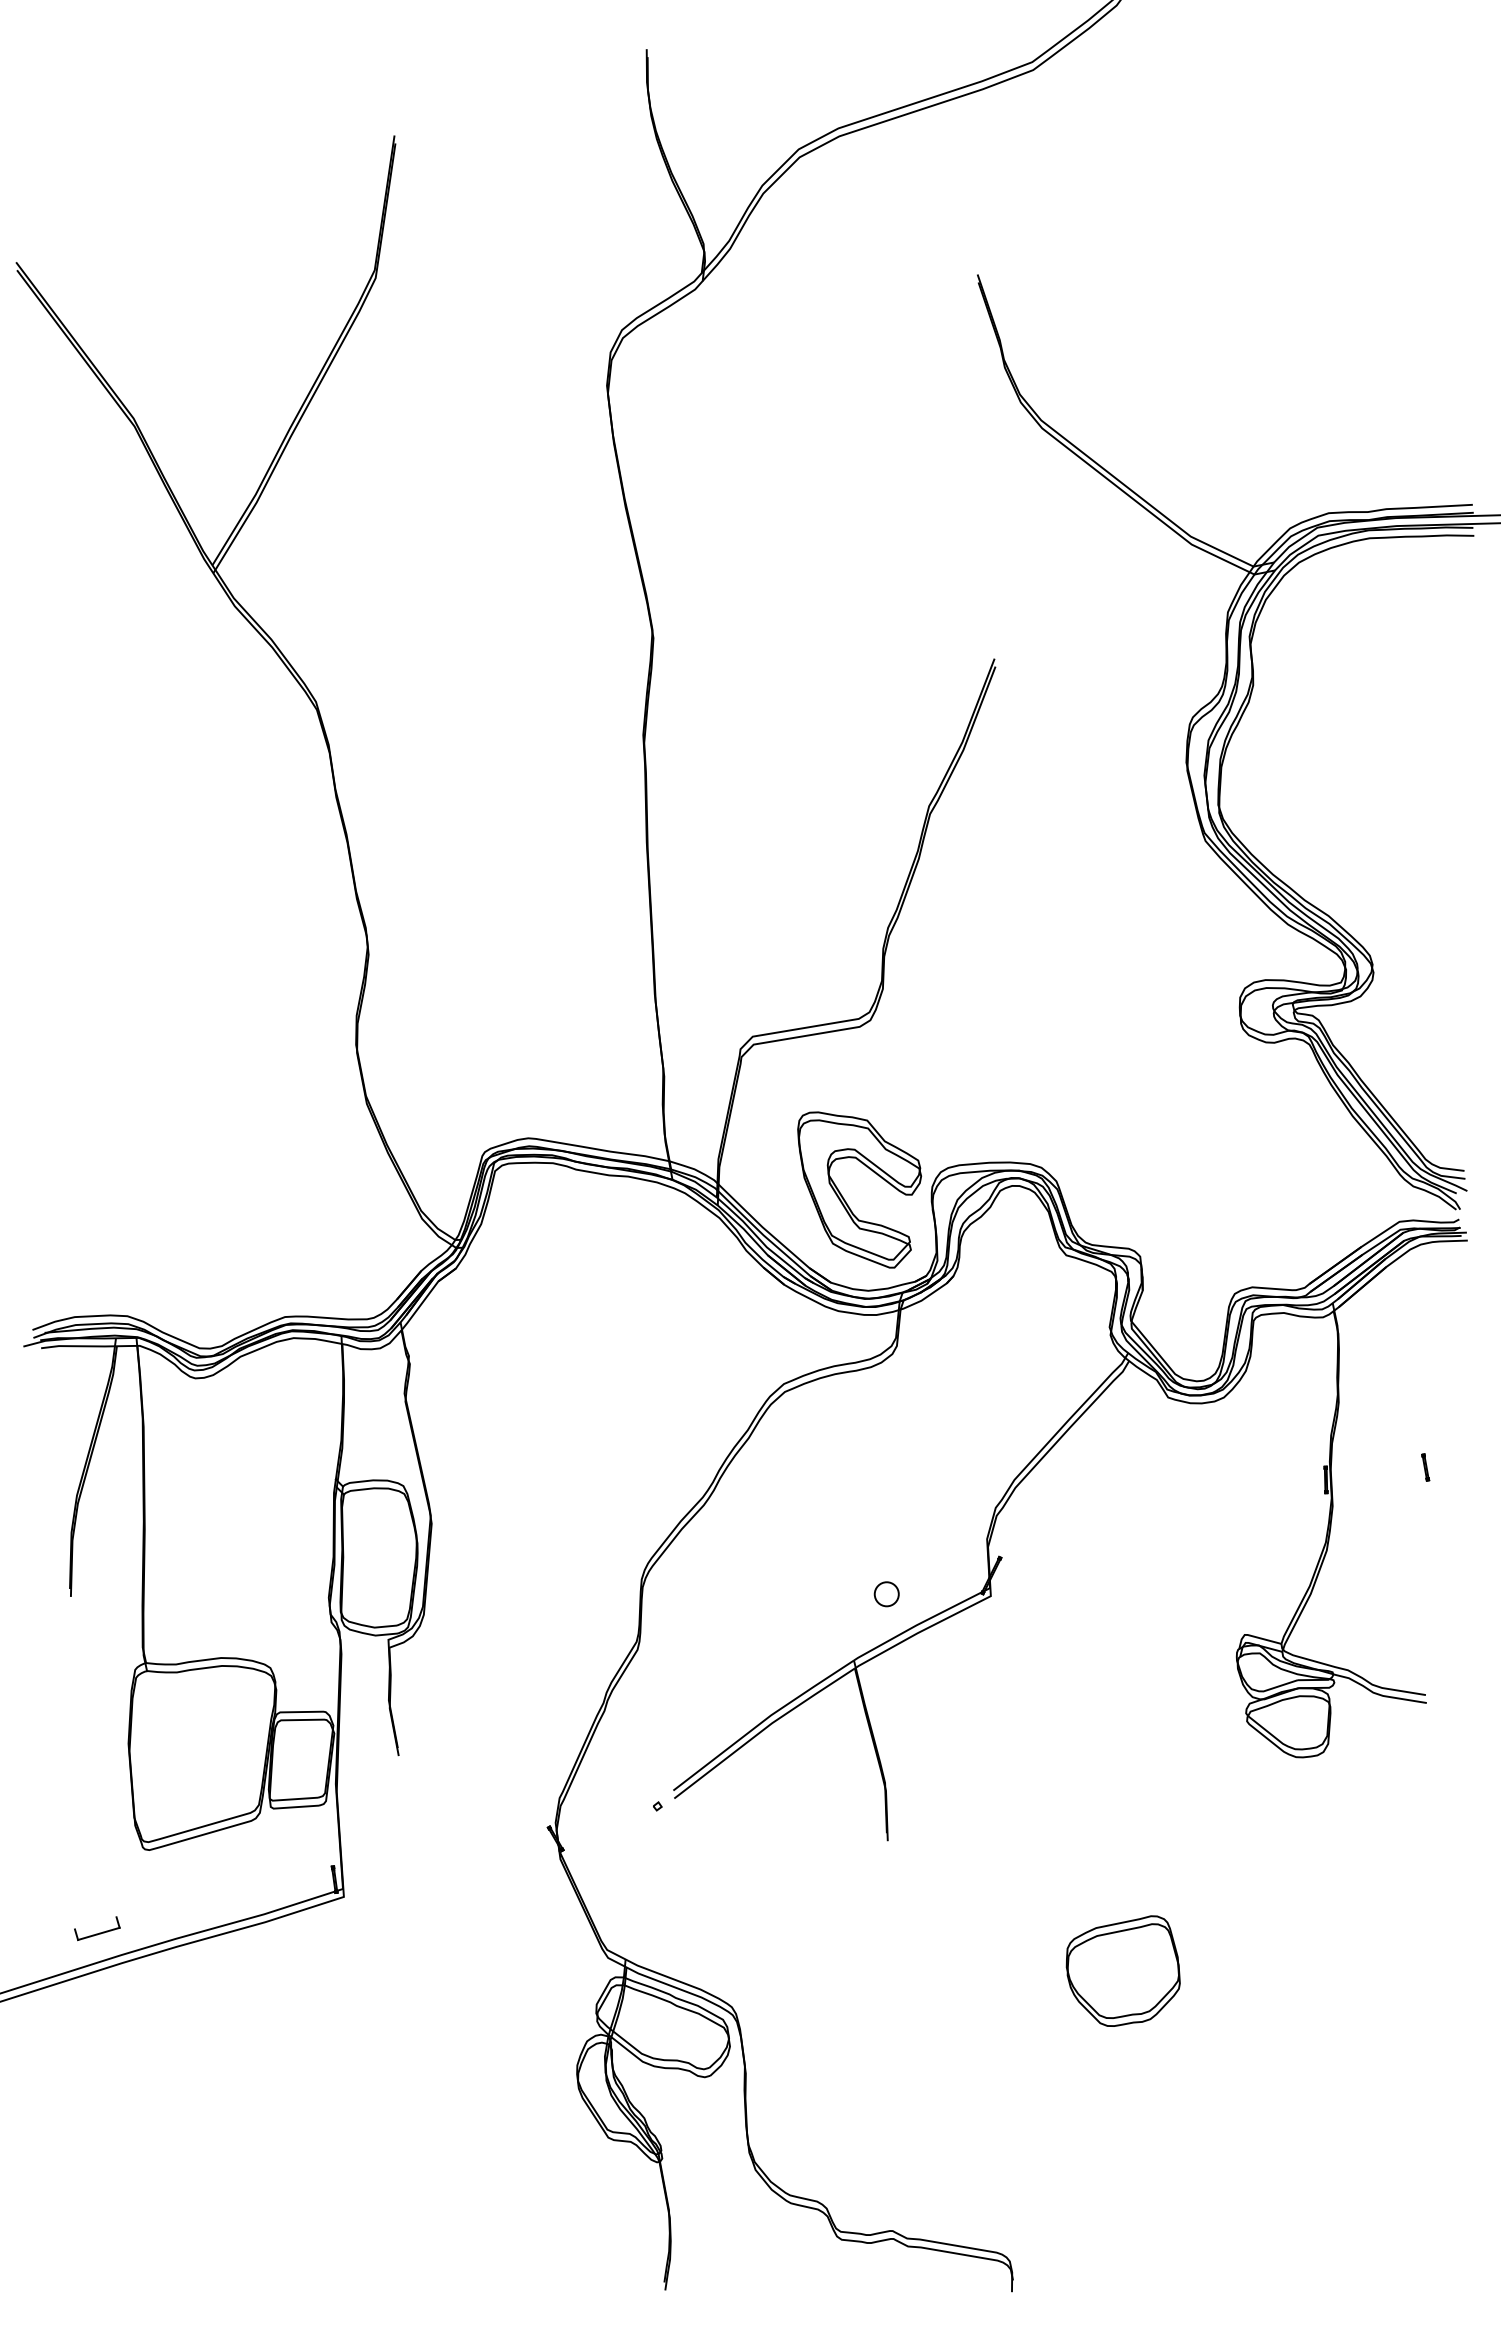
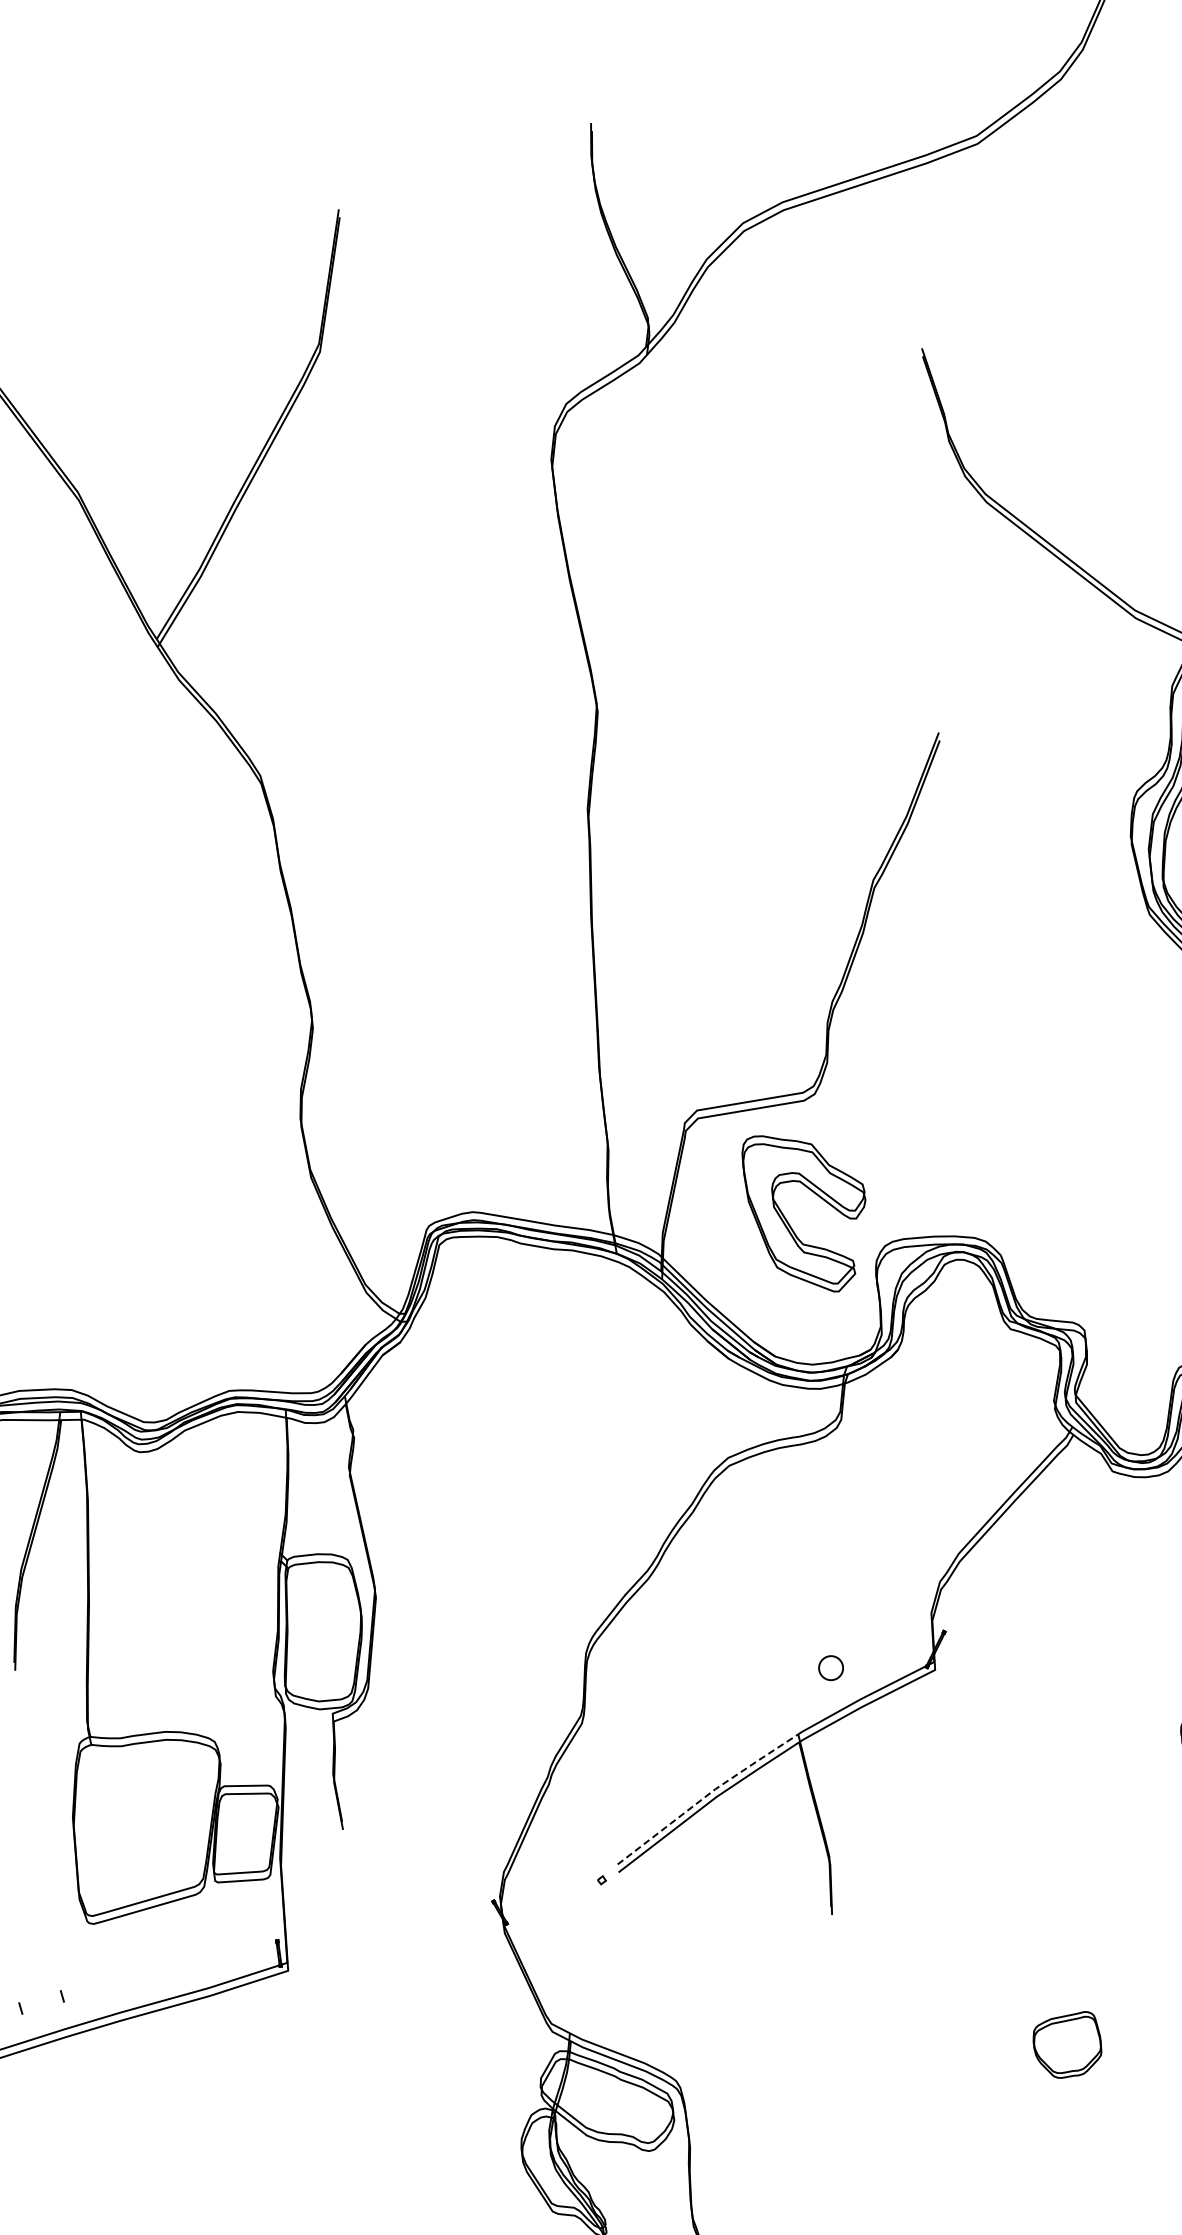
part: (843, 1196) -> (787, 1220), moved
line: (762, 1721) -> (706, 1795), solid -> dashed
line: (98, 1933) -> (42, 2007), removed
part: (1122, 1970) -> (1066, 2044), size x0.6

